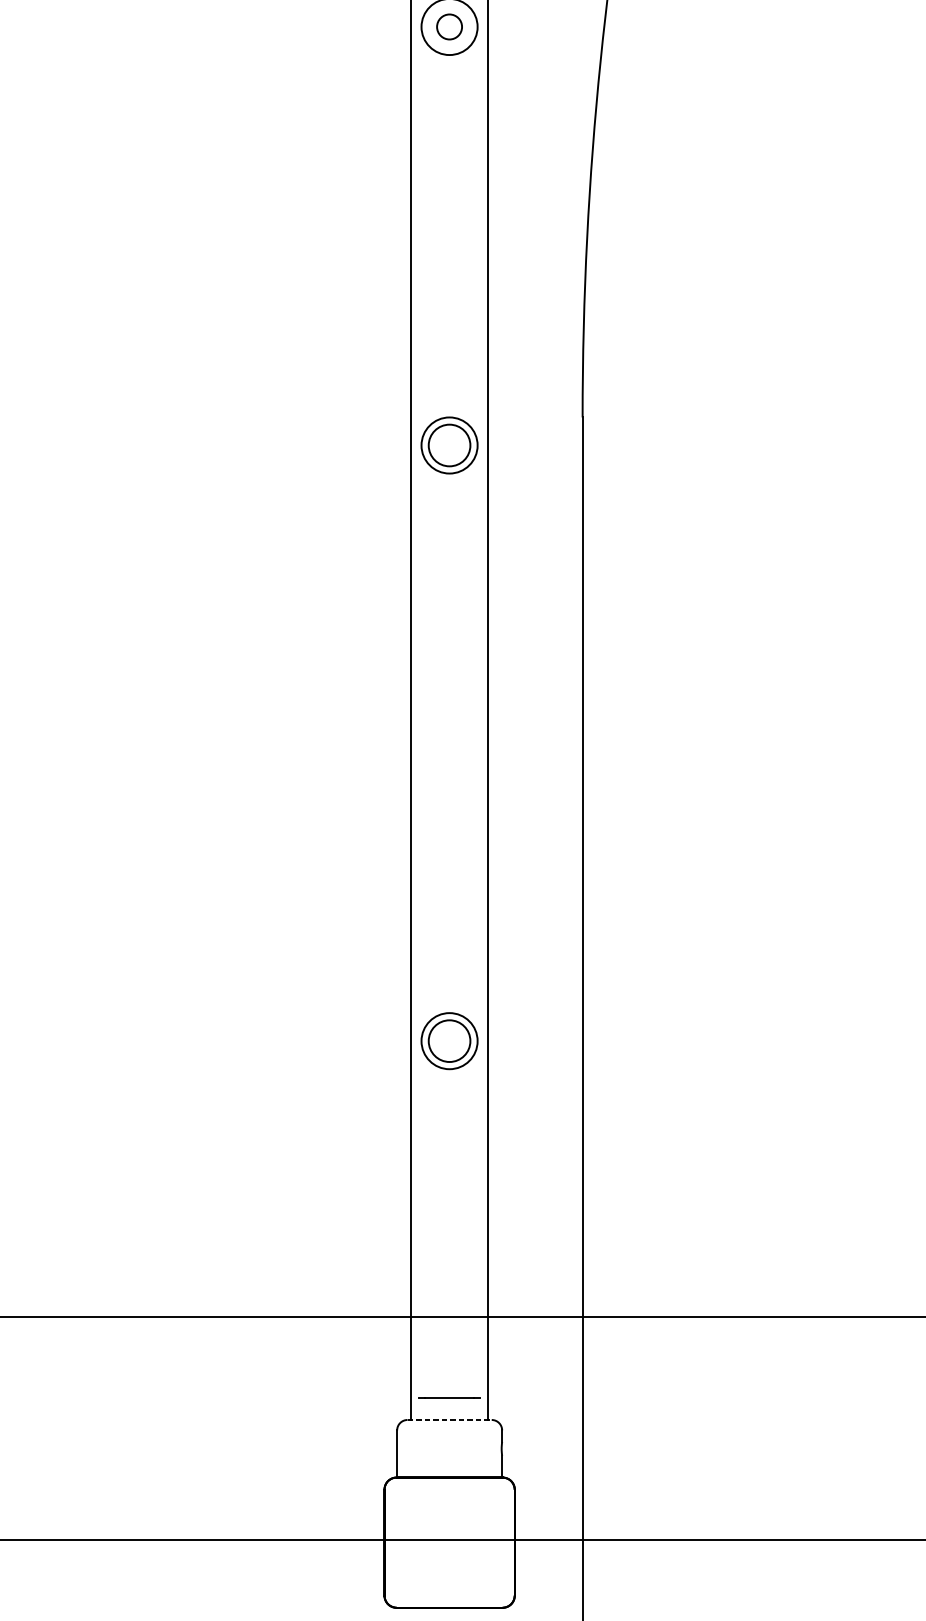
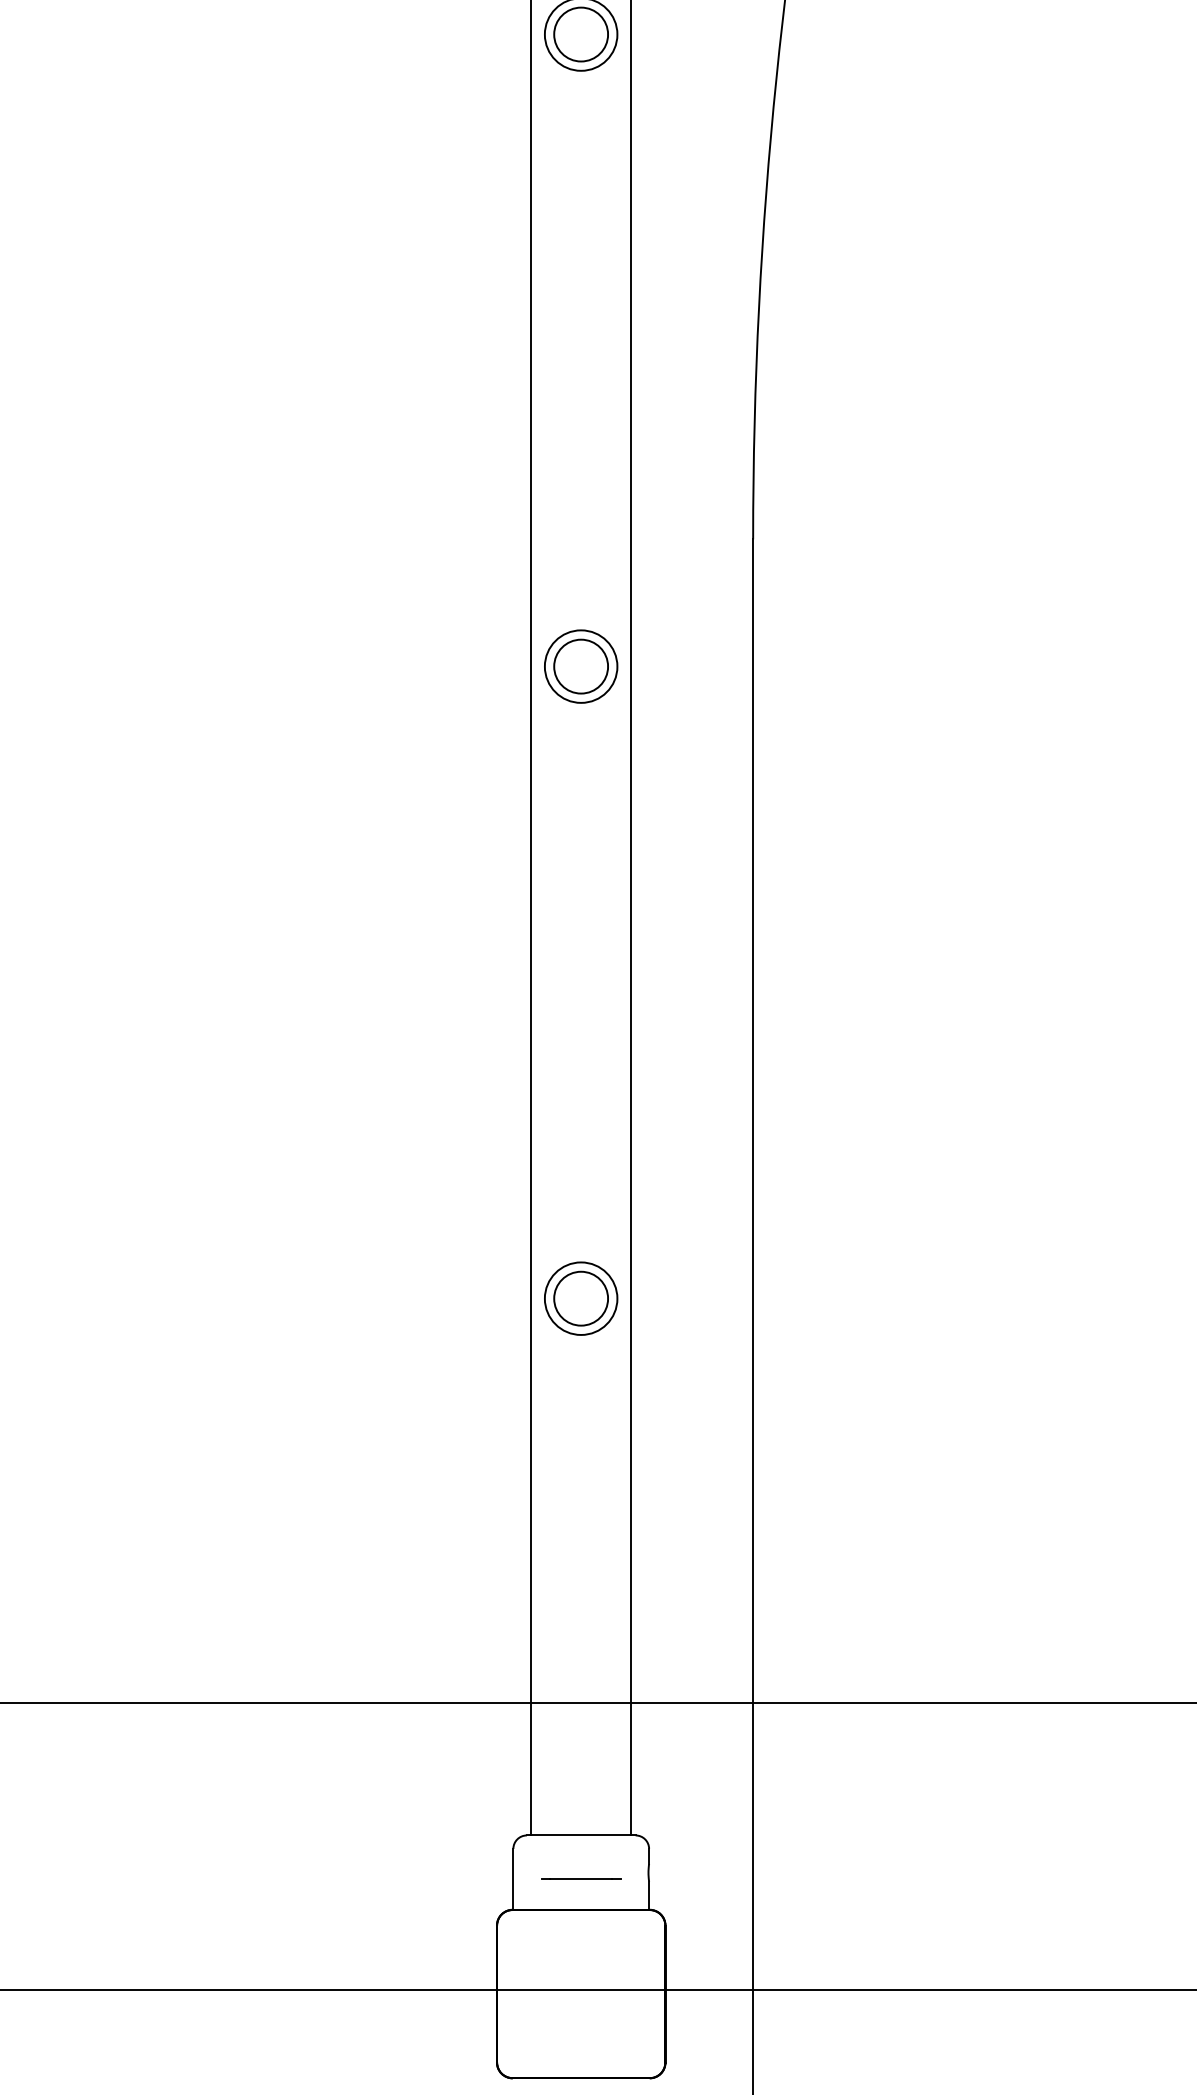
circle: (449, 26) -> (581, 34), size x1.67
part: (449, 445) -> (581, 666), moved
part: (449, 1041) -> (581, 1298), moved
line: (449, 1397) -> (581, 1878), moved
line: (449, 1420) -> (581, 1835), dashed -> solid

